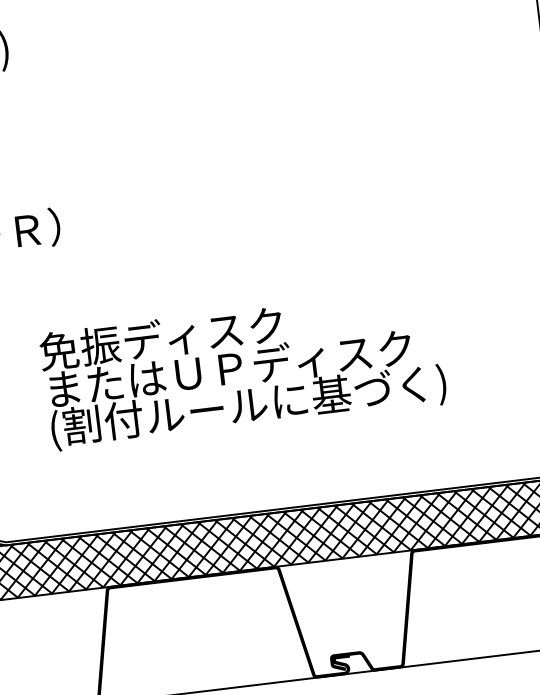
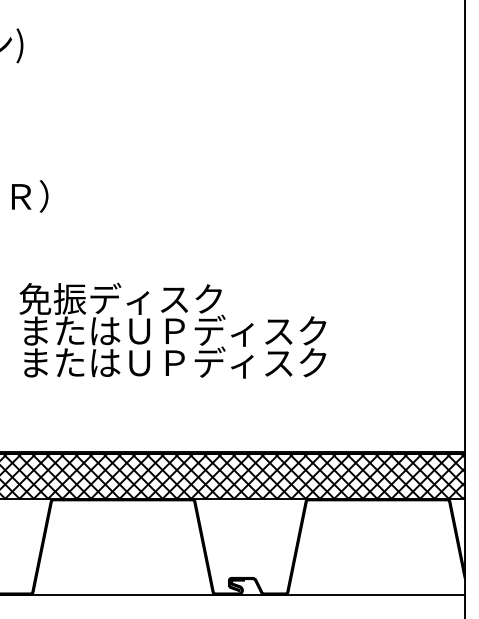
text: (249, 406) -> (186, 364), (割付ルールに基づく) -> またはＵＰディスク

